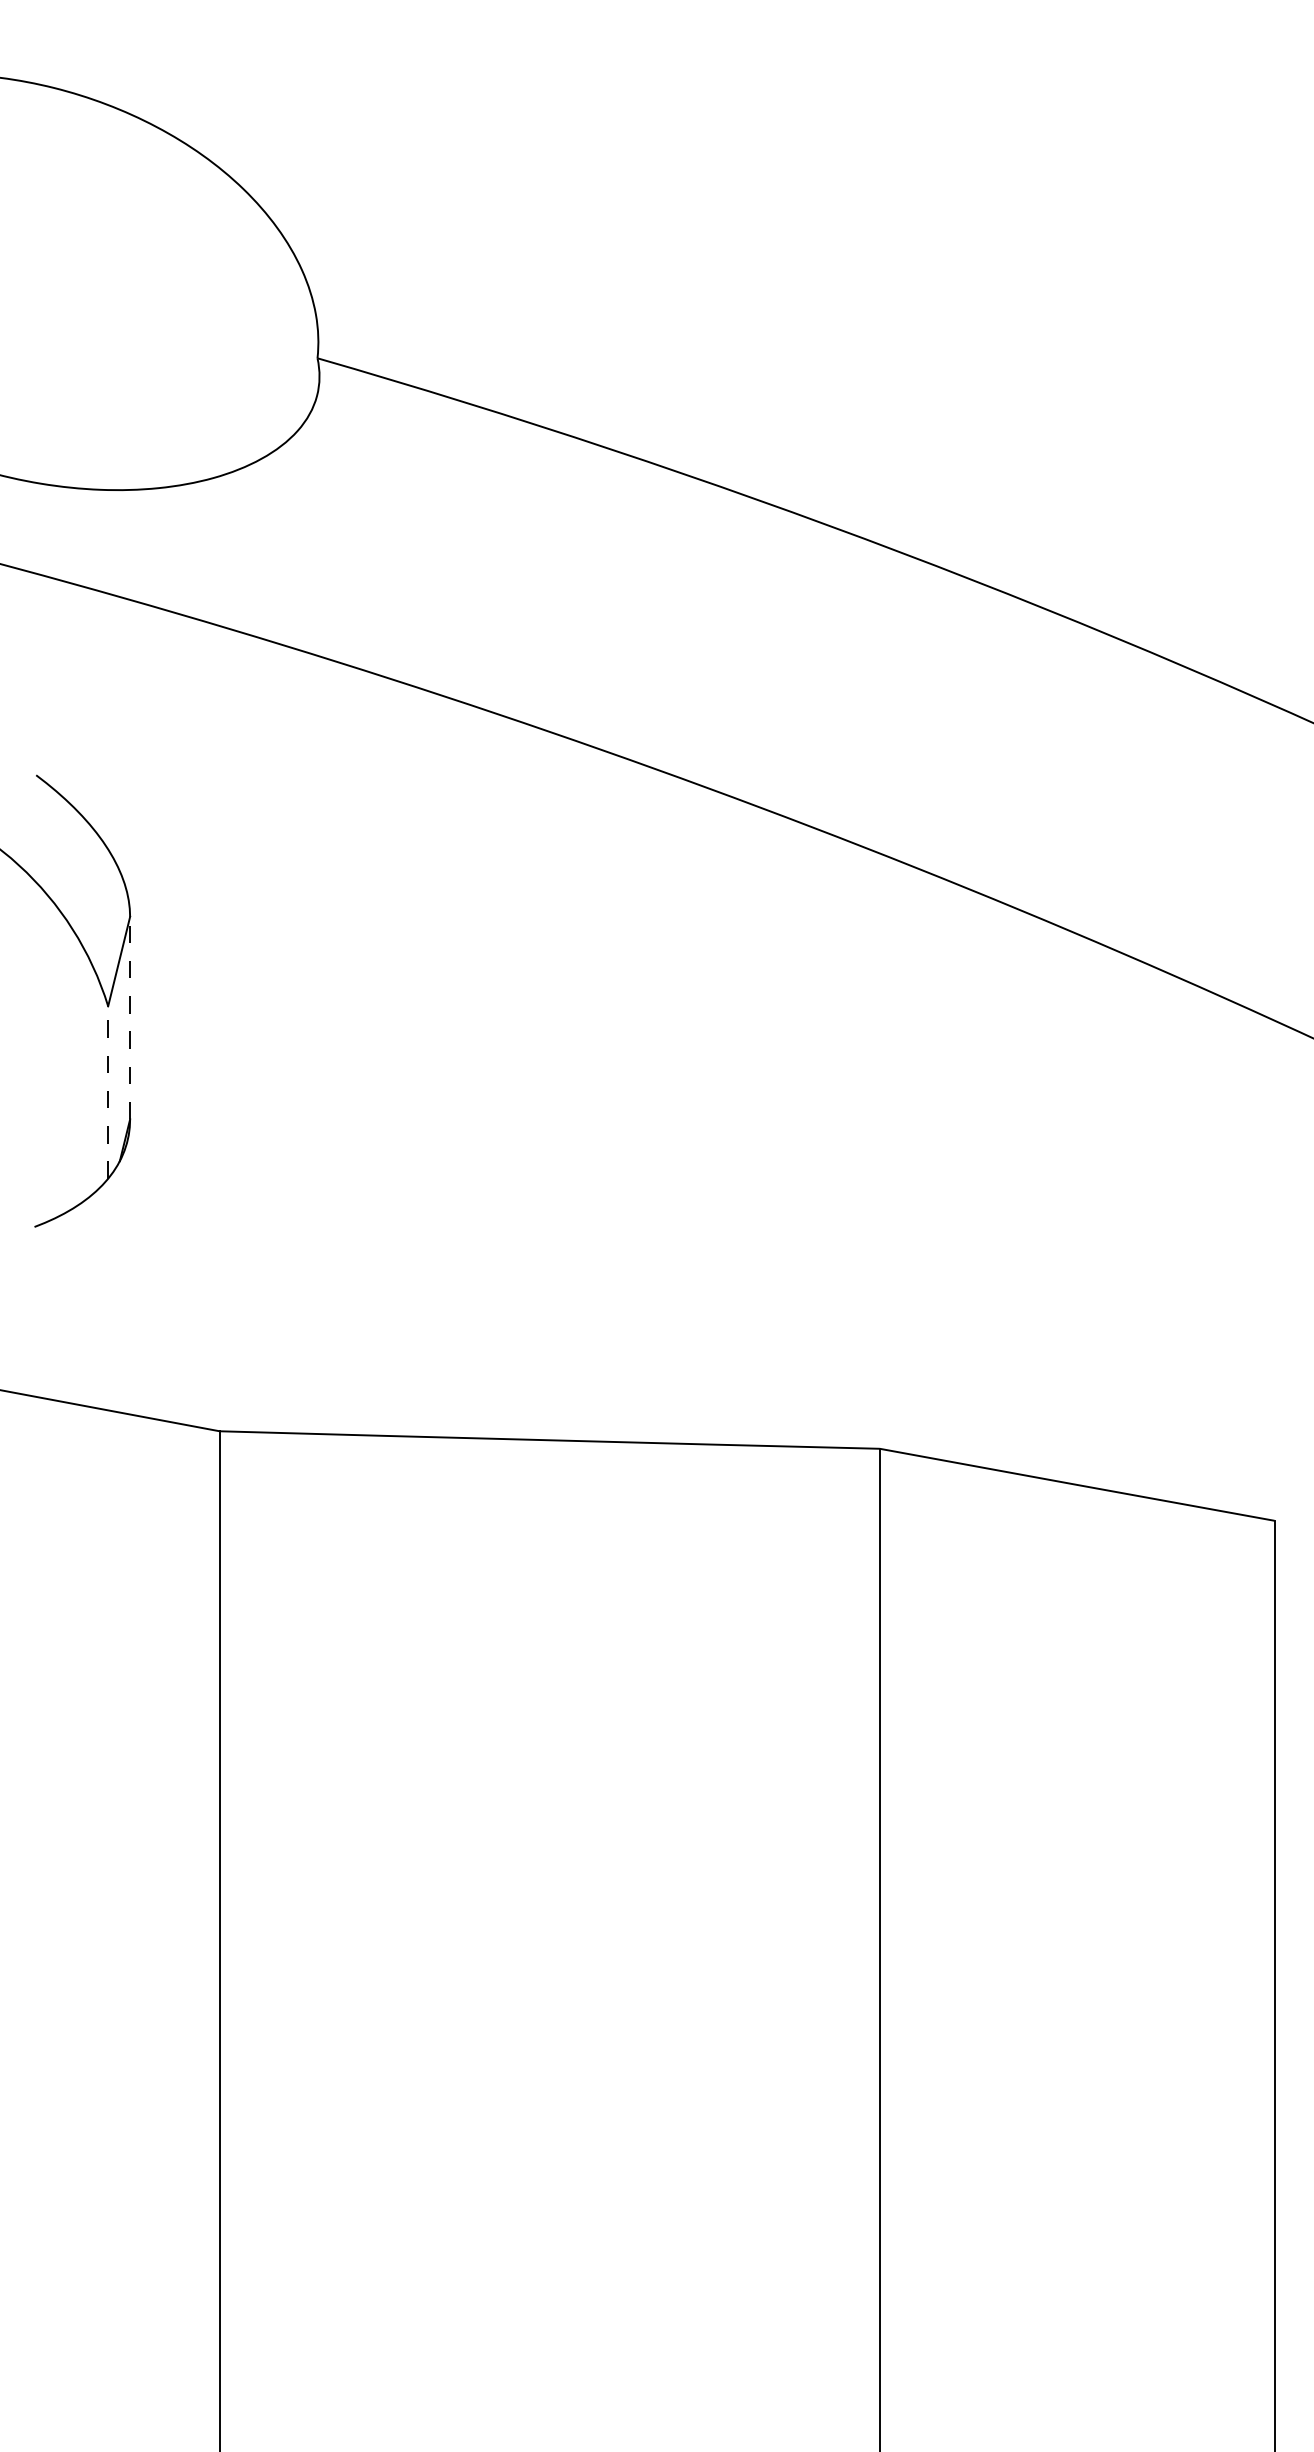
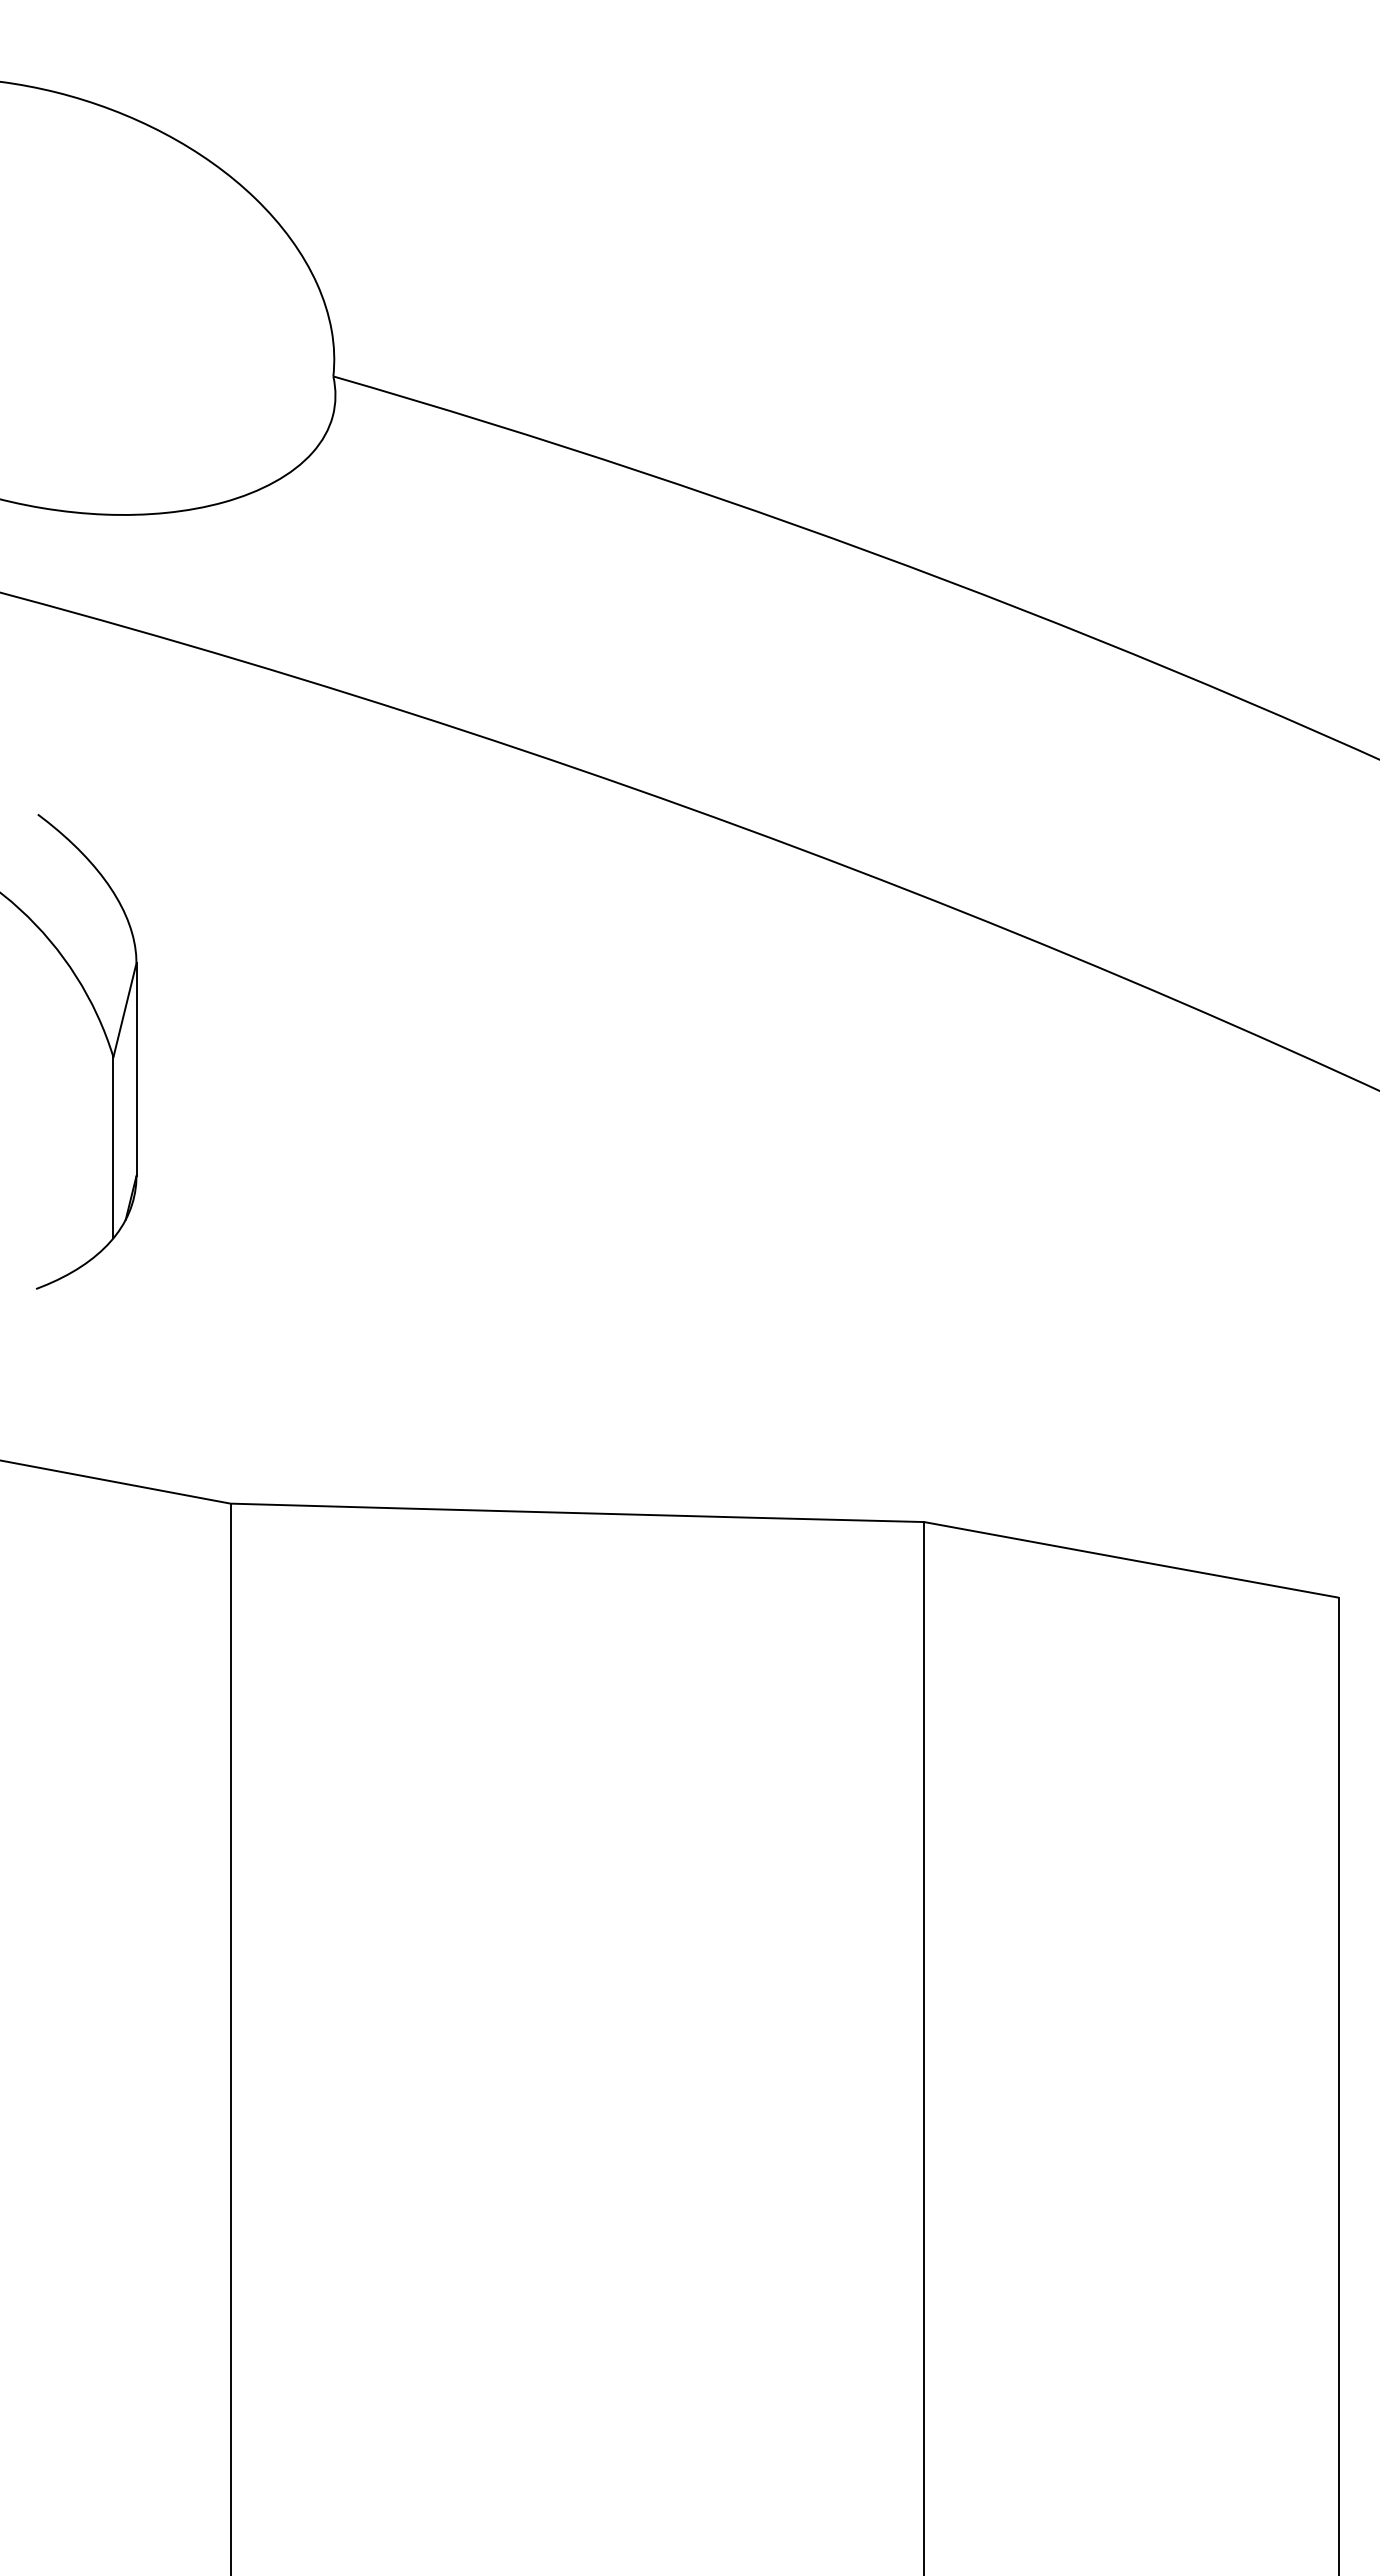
line: (130, 1018) -> (136, 1069), dashed -> solid
line: (108, 1092) -> (113, 1147), dashed -> solid

